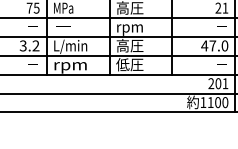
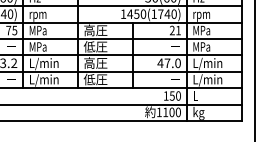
text: (62, 26) -> (37, 46), － -> MPa
text: (129, 27) -> (95, 47), rpm -> 低圧
text: (70, 65) -> (44, 80), rpm -> L/min
text: (217, 83) -> (171, 95), 201 -> 150

